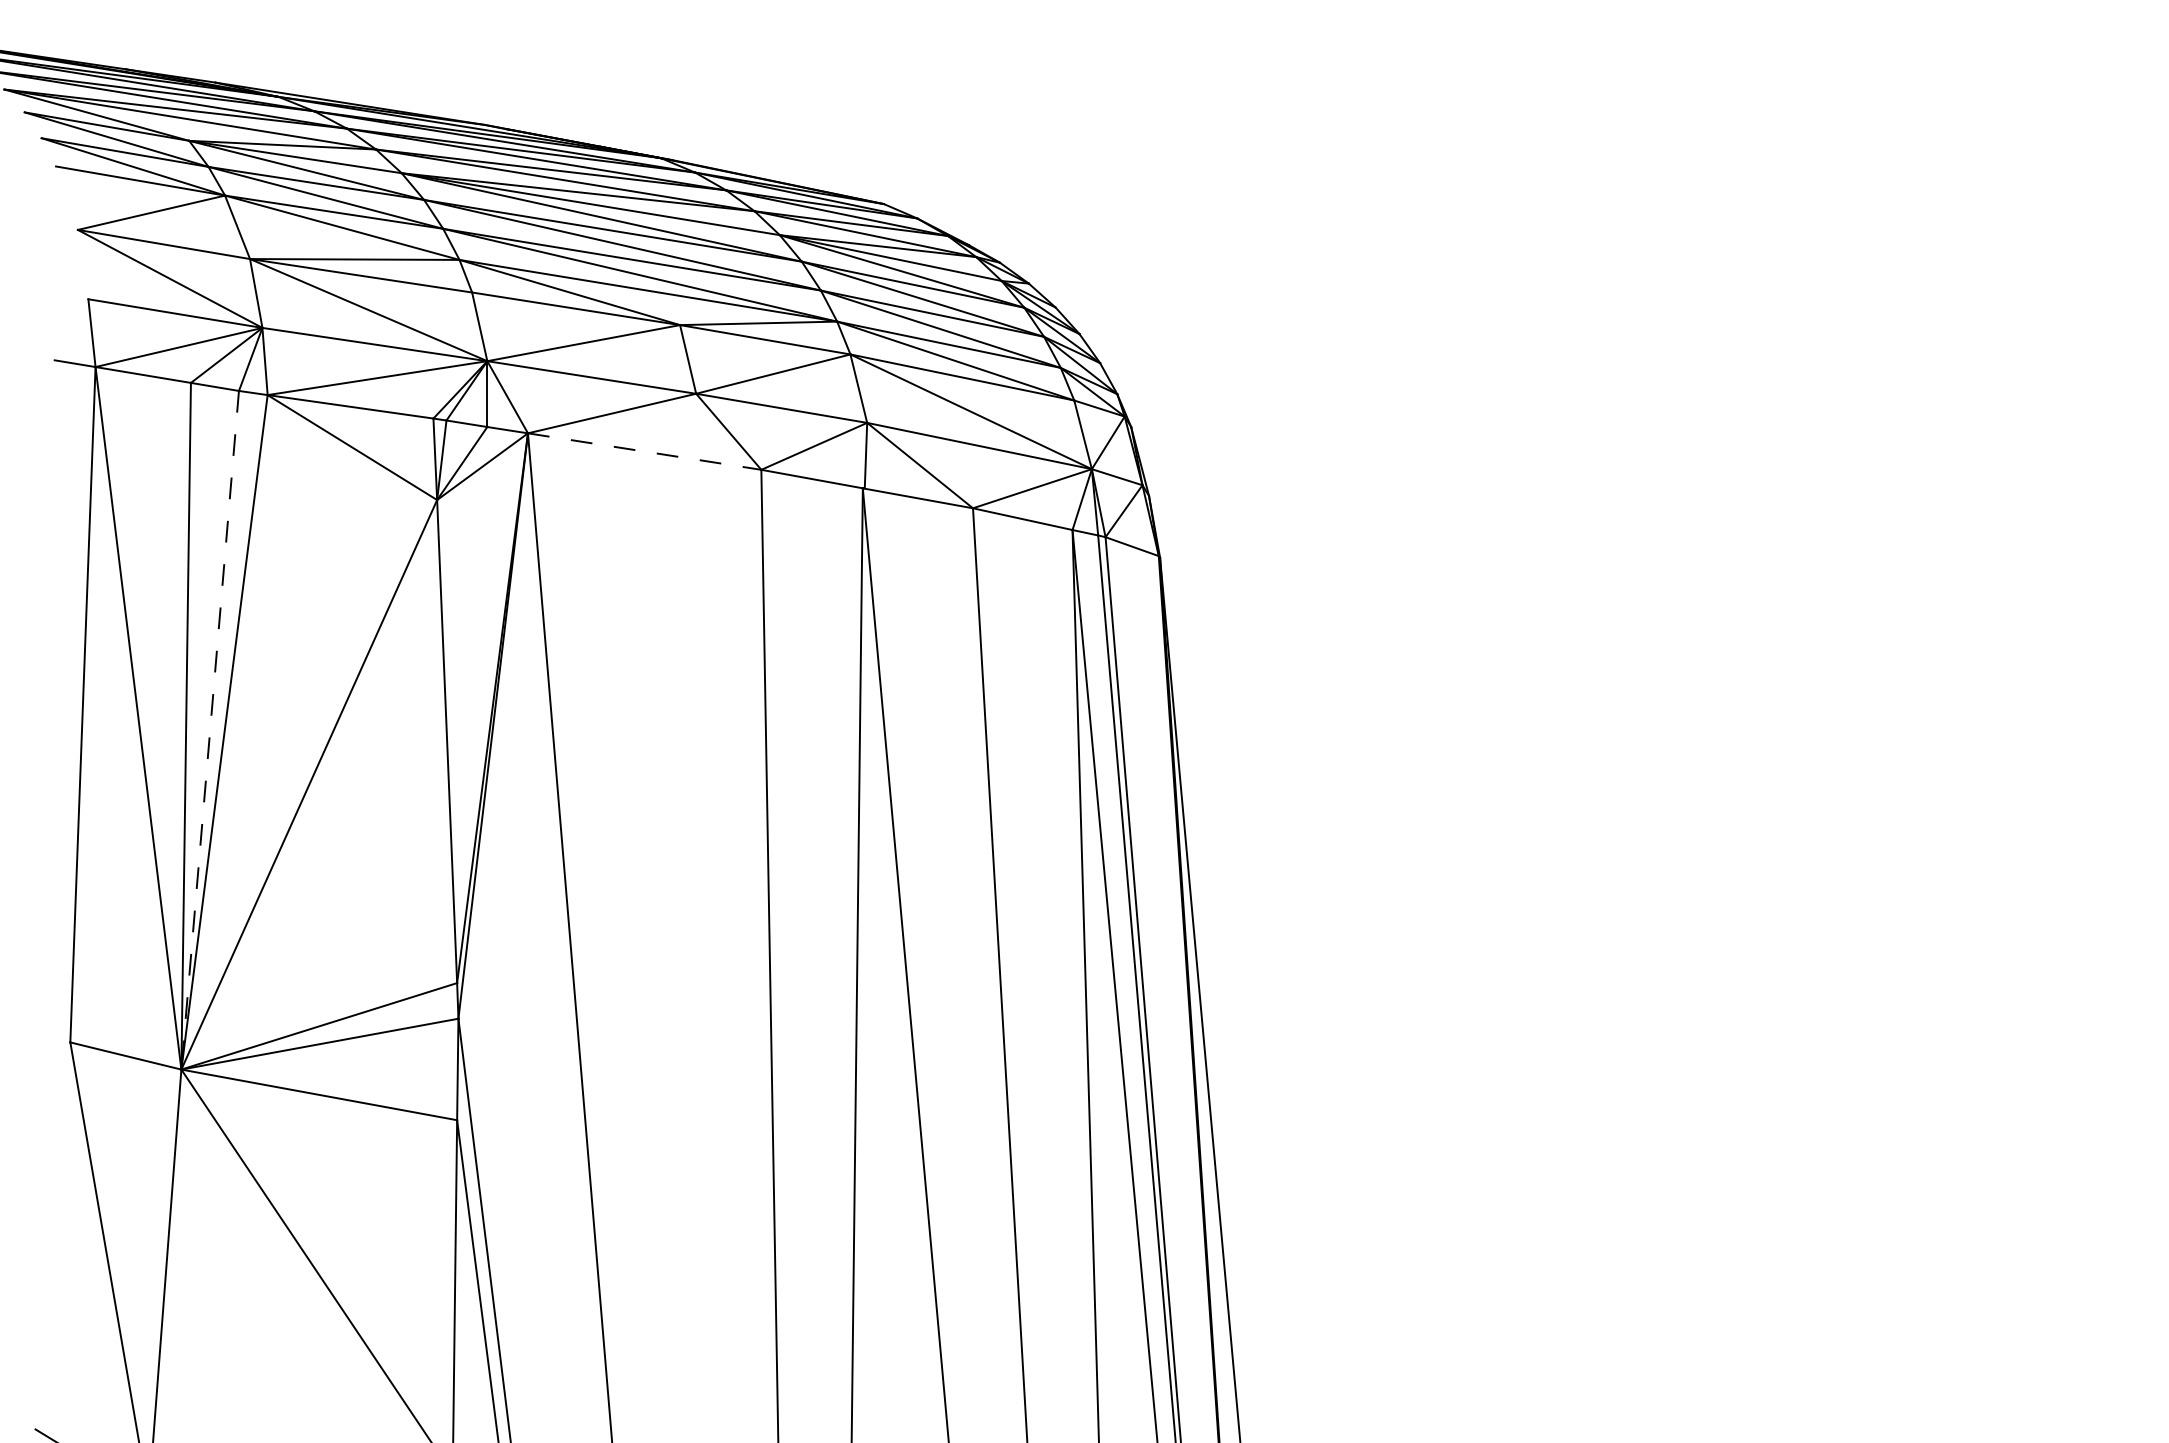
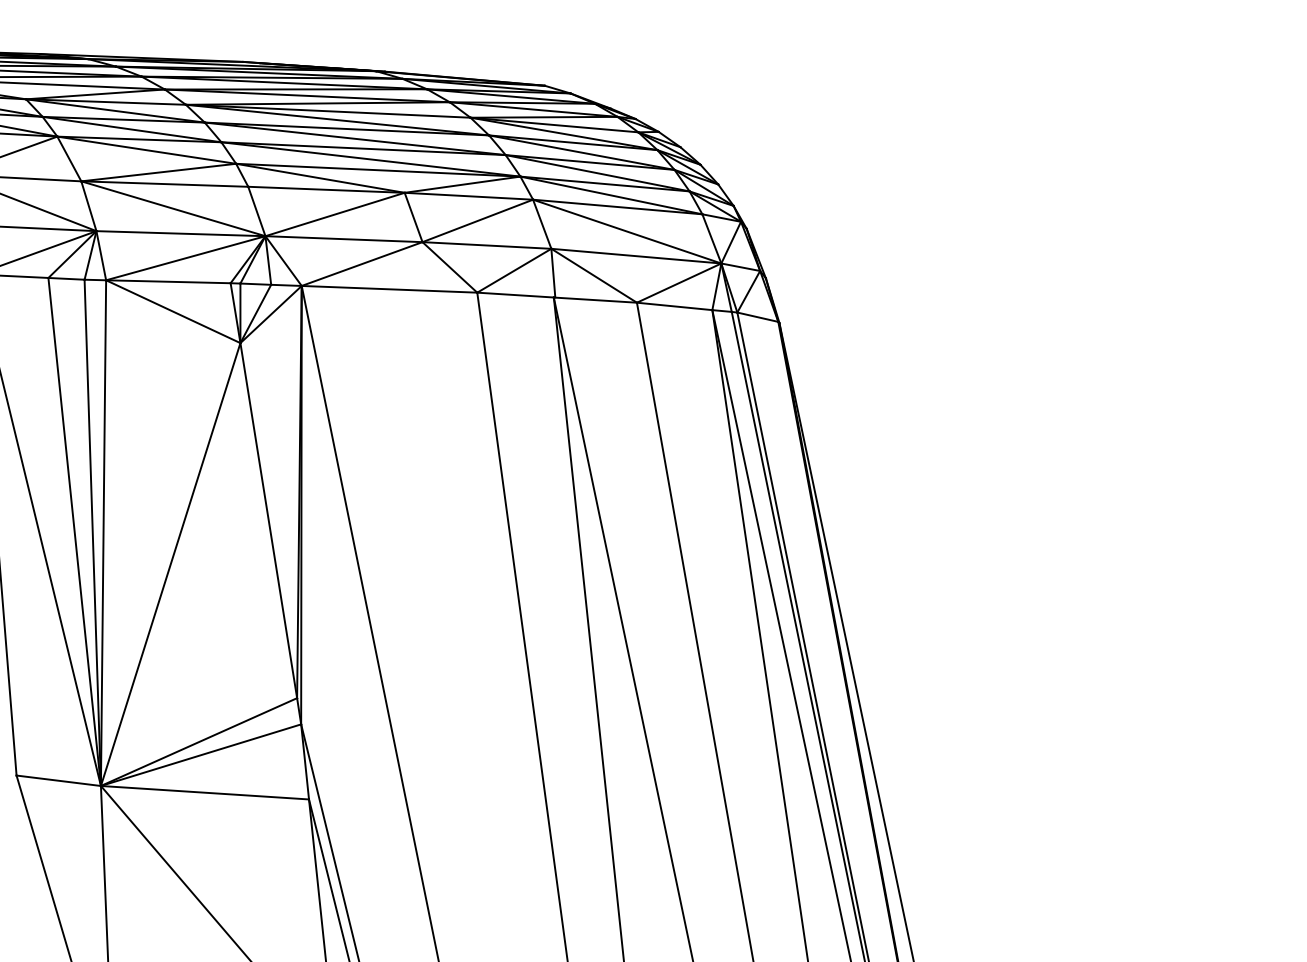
line: (645, 451) -> (390, 289), dashed -> solid
line: (210, 730) -> (93, 533), dashed -> solid

